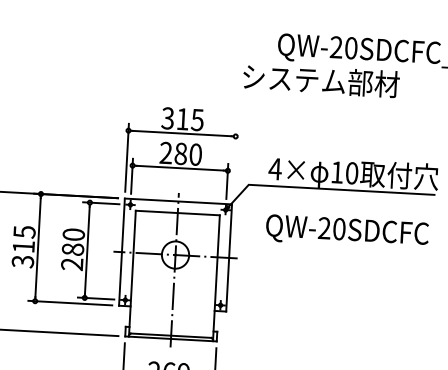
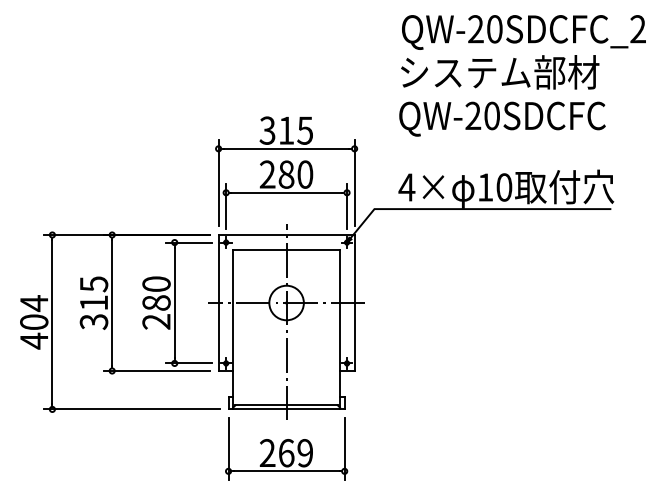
text: (321, 80) -> (500, 72), moved
line: (234, 163) -> (354, 183), added
text: (347, 231) -> (502, 118), moved

